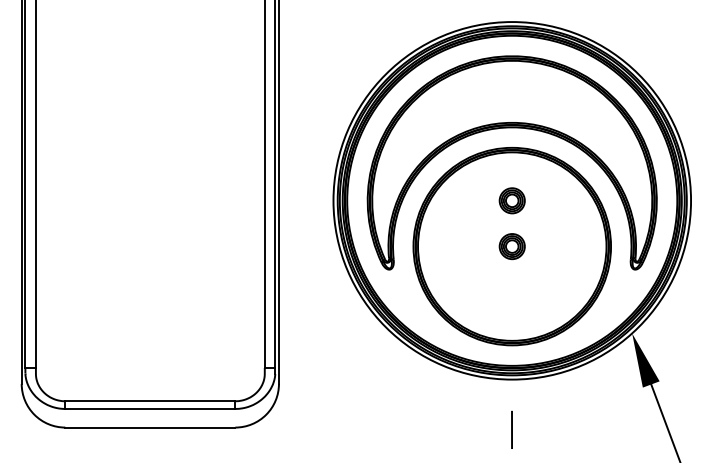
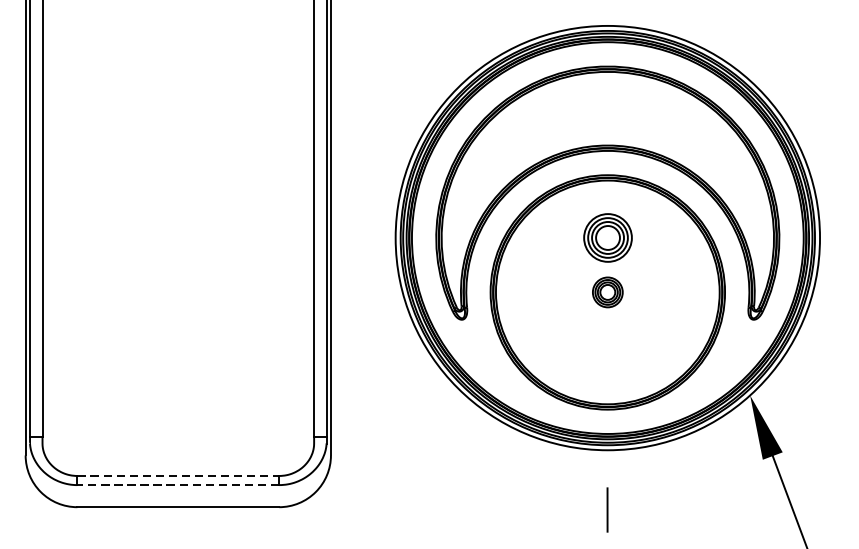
part: (511, 200) -> (606, 237), size x1.6
line: (150, 401) -> (178, 476), solid -> dashed
line: (149, 408) -> (177, 484), solid -> dashed

